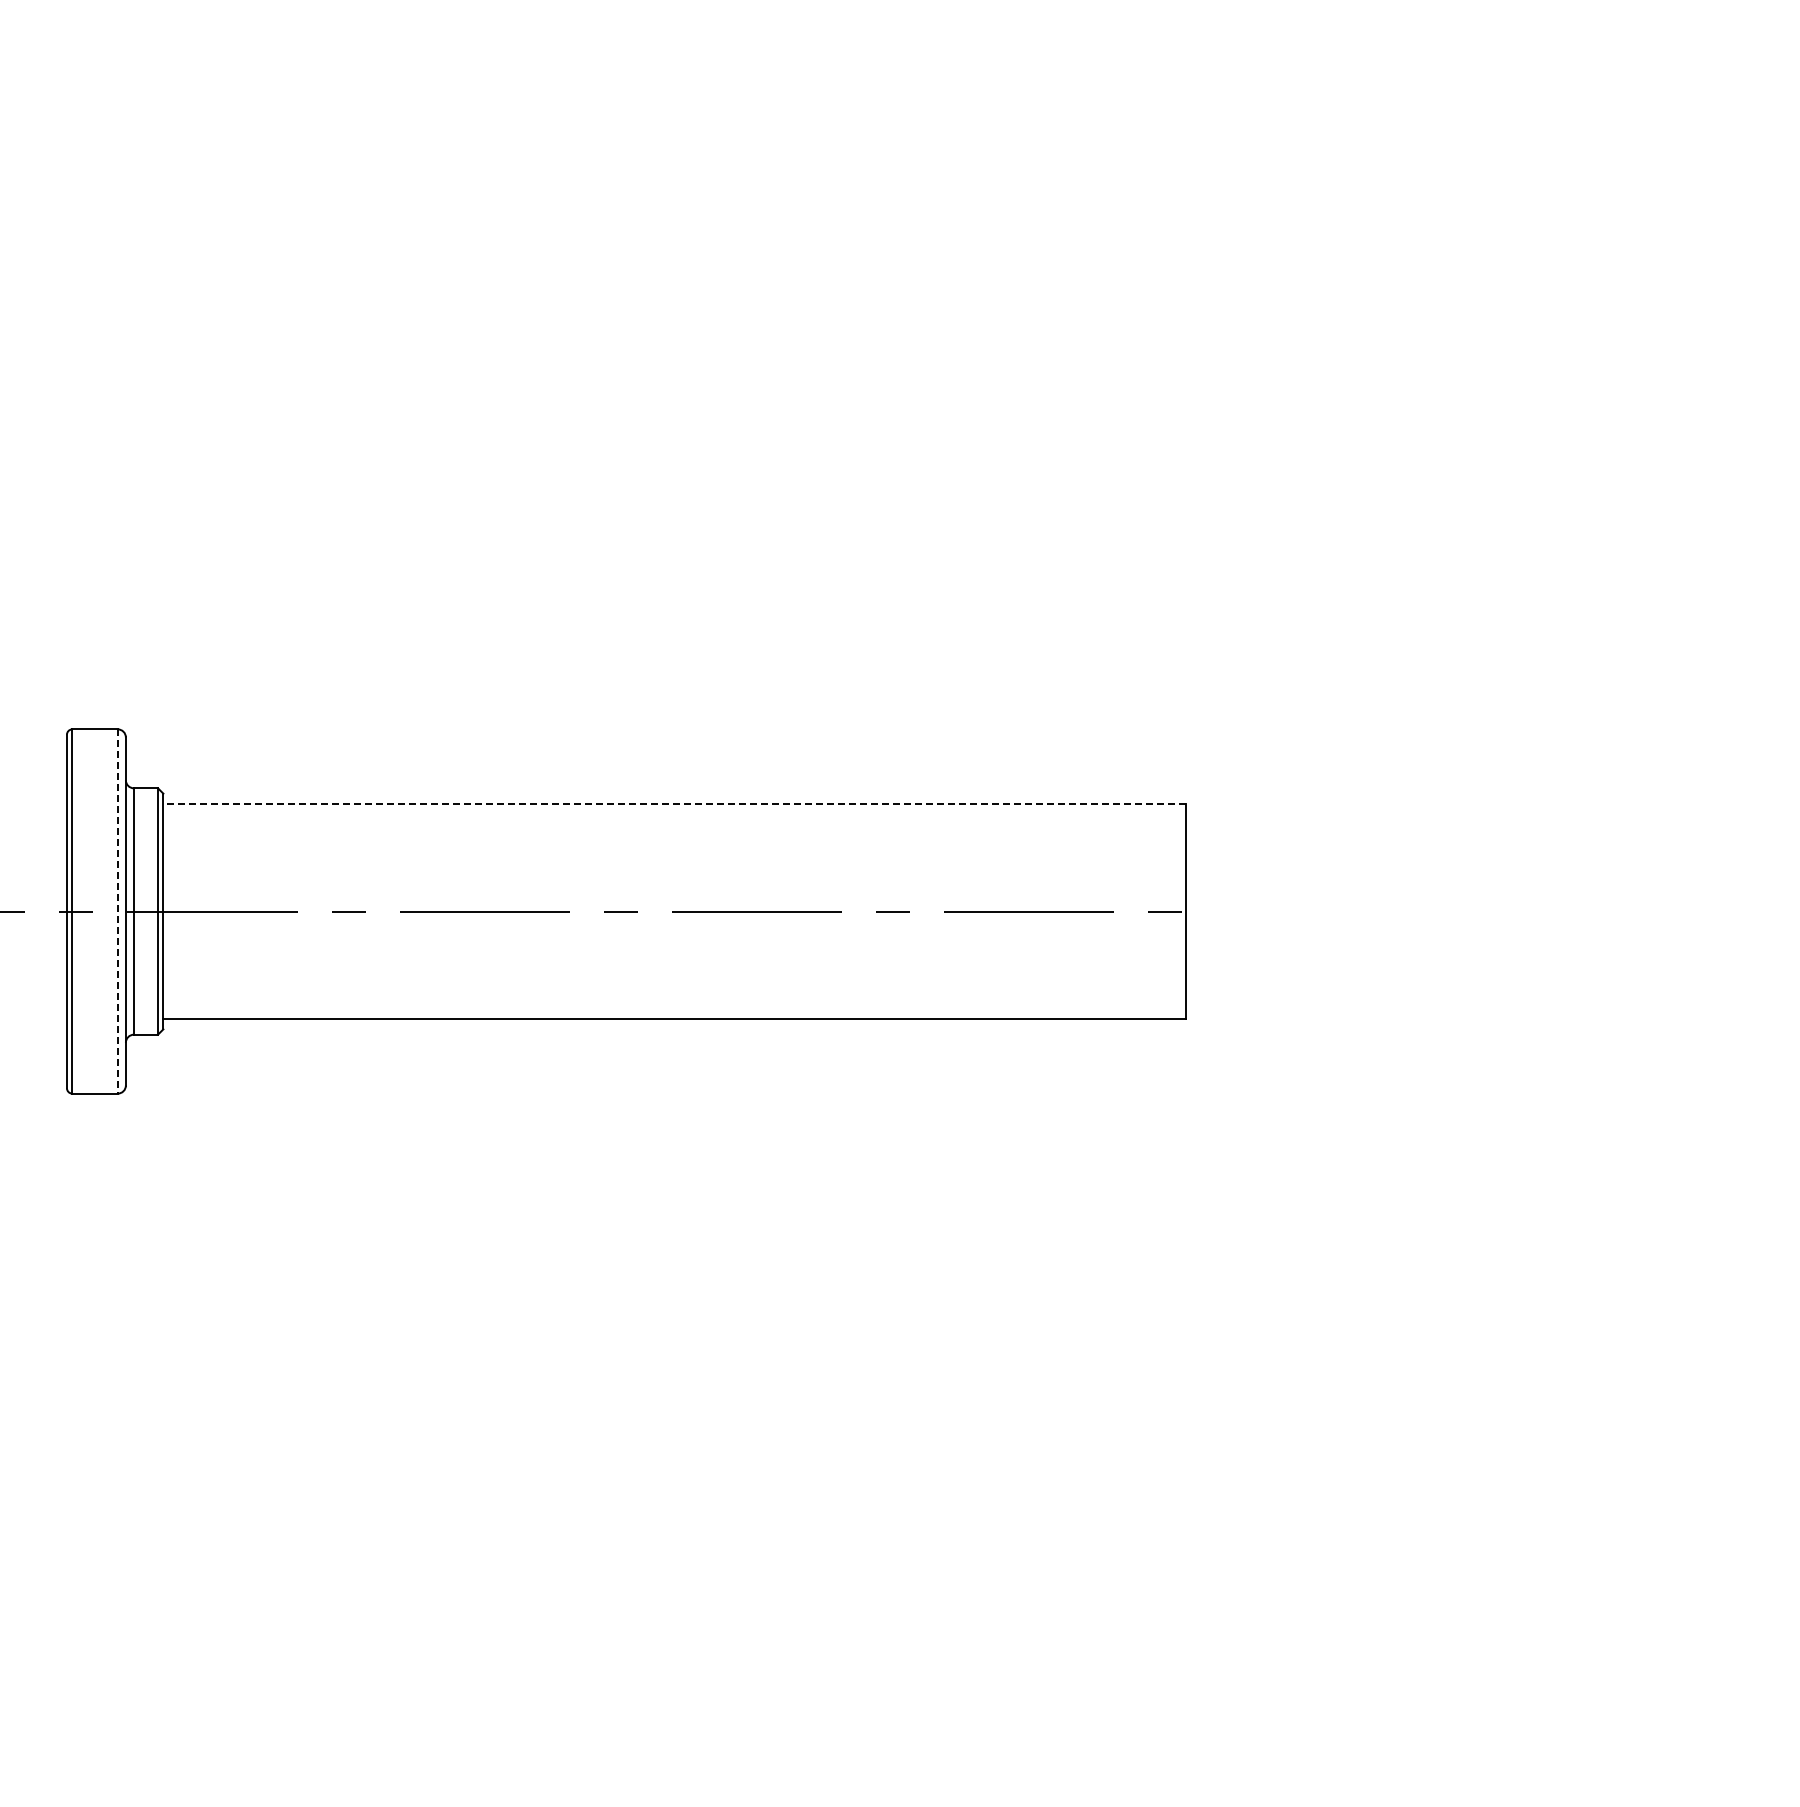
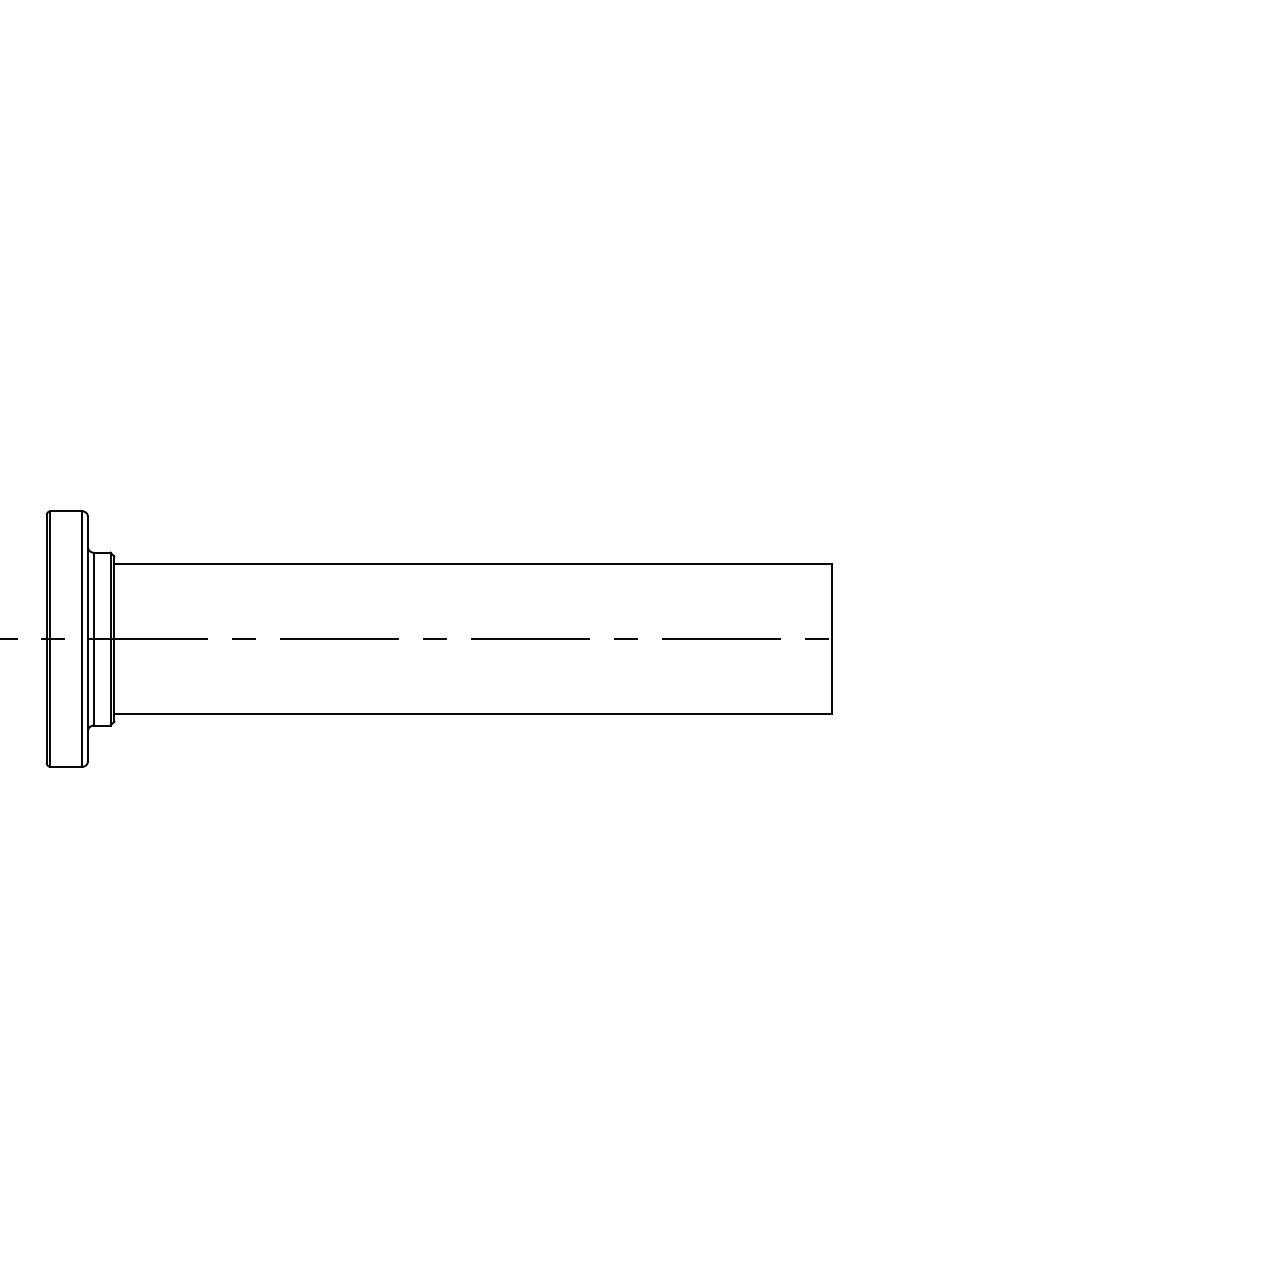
line: (674, 804) -> (472, 564), dashed -> solid
line: (117, 912) -> (82, 639), dashed -> solid

